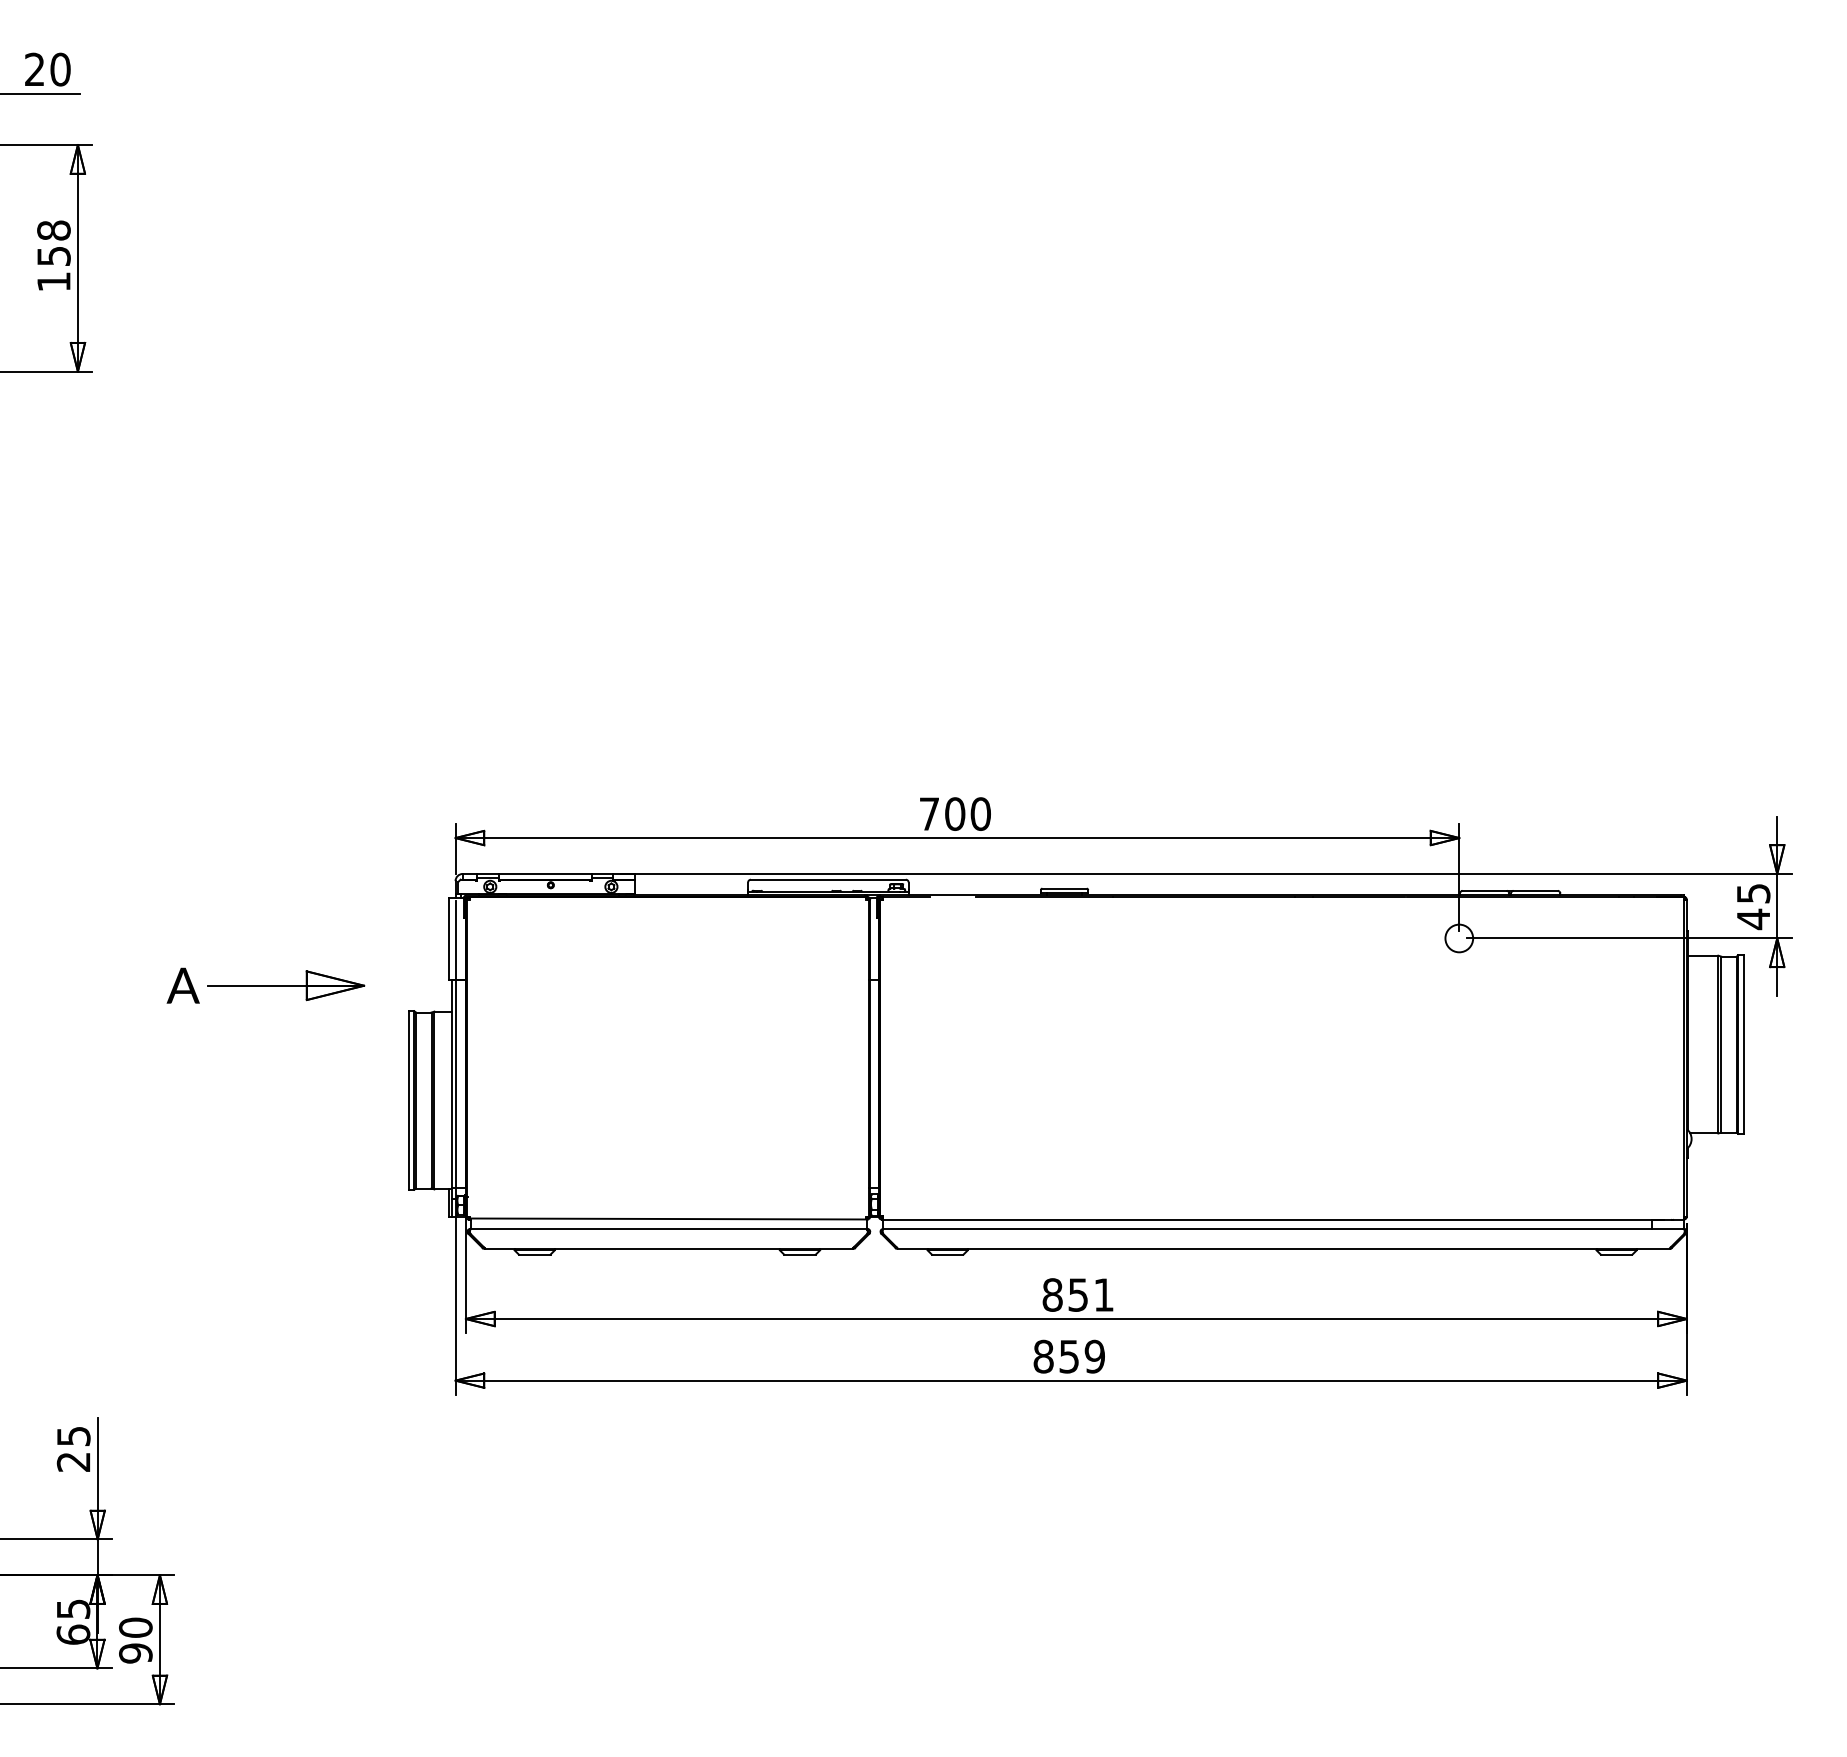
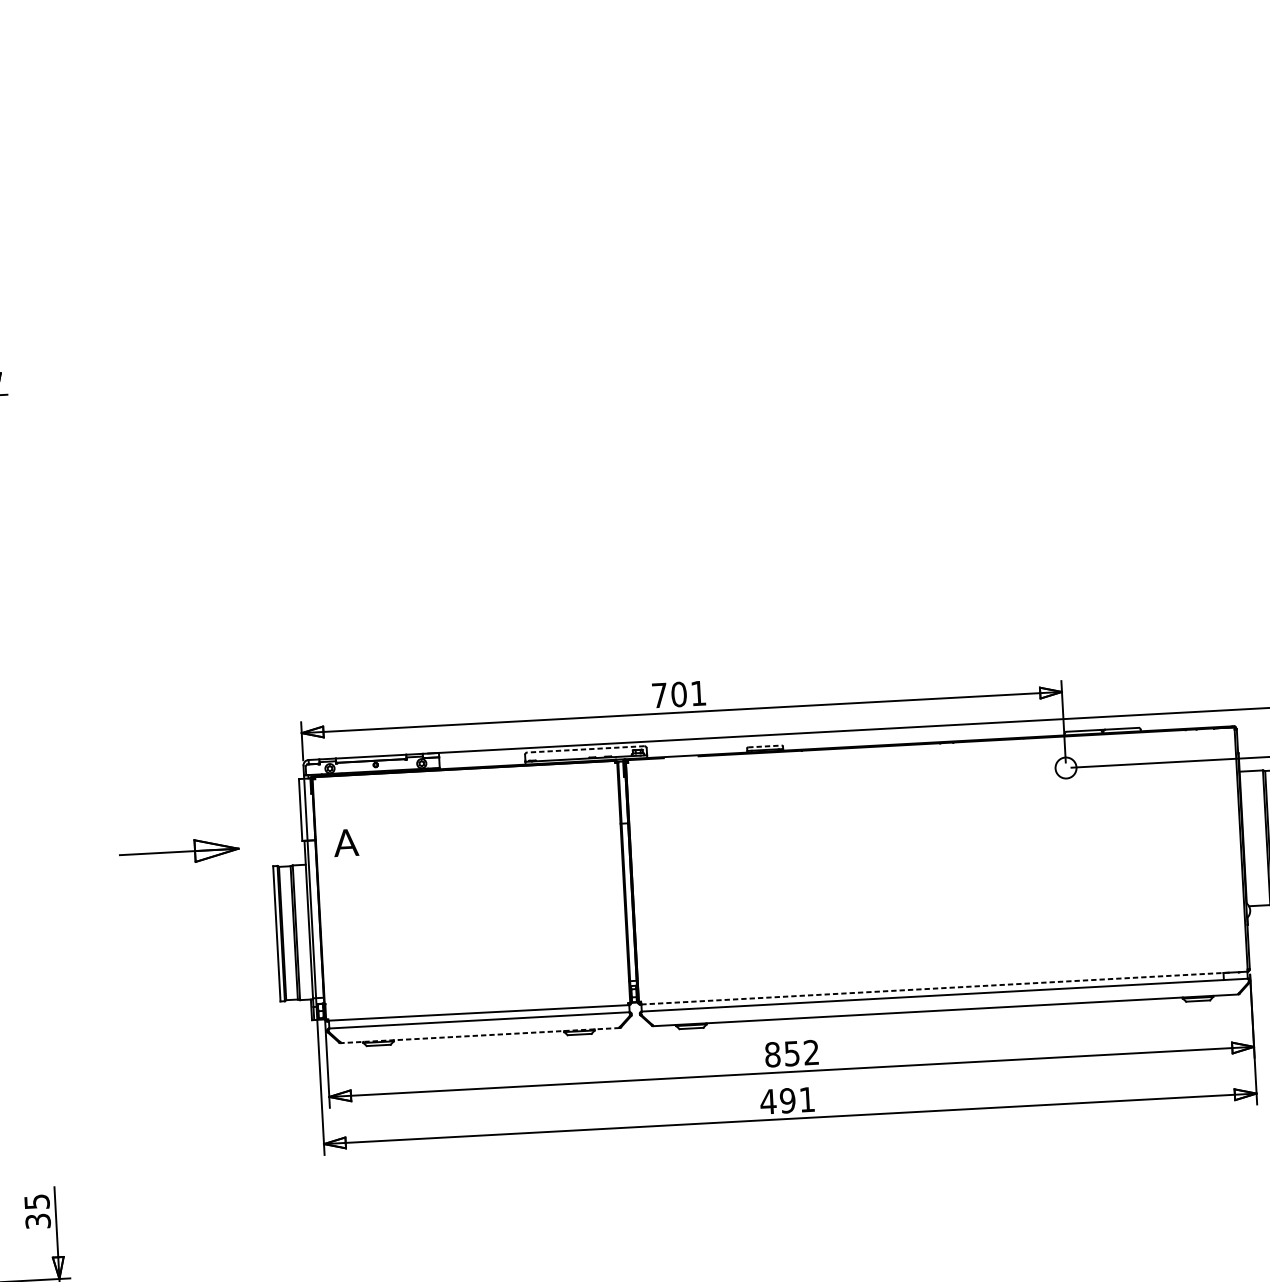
text: (980, 813) -> (698, 693), 700 -> 701
line: (827, 879) -> (585, 749), solid -> dashed
line: (1065, 888) -> (765, 746), solid -> dashed
text: (182, 985) -> (345, 842), moved
line: (1274, 1219) -> (937, 988), solid -> dashed
line: (668, 1248) -> (479, 1035), solid -> dashed
text: (1103, 1294) -> (811, 1052), 851 -> 852
text: (1068, 1356) -> (787, 1100), 859 -> 491
text: (73, 1461) -> (37, 1220), 25 -> 35

